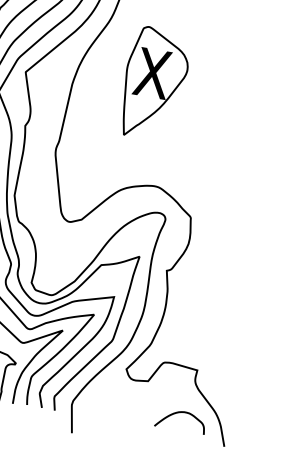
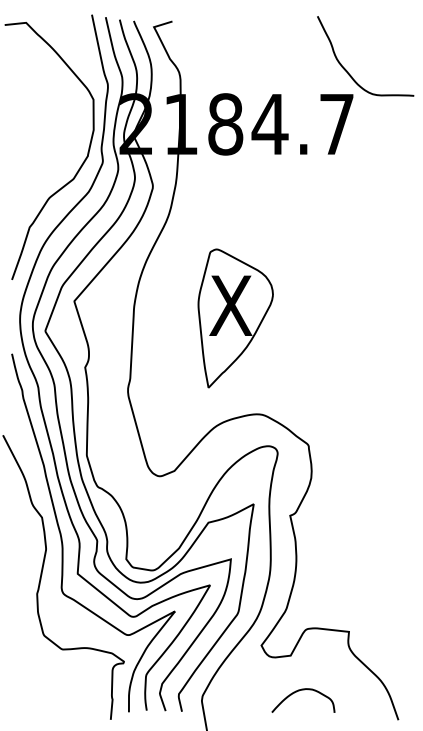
part: (154, 84) -> (235, 318), moved
curve: (179, 413) -> (299, 691), moved

